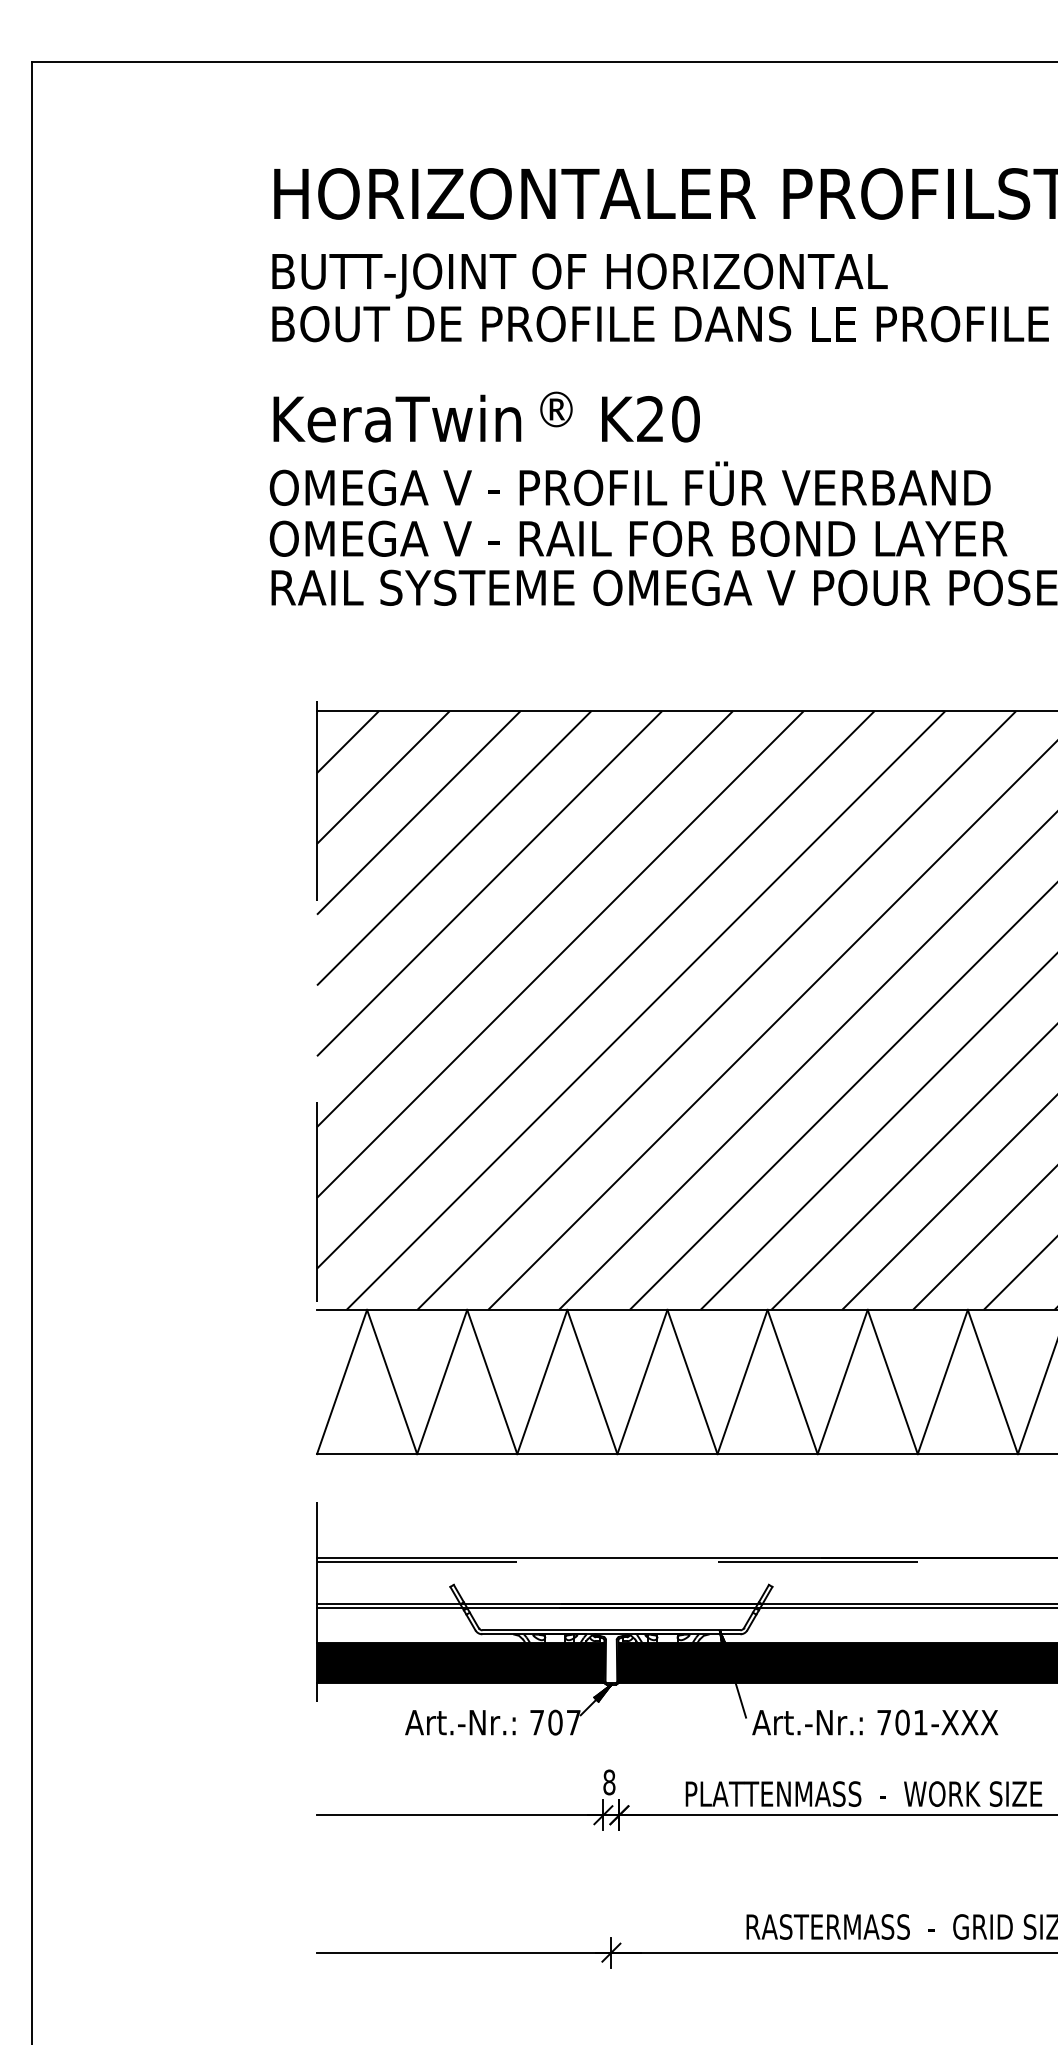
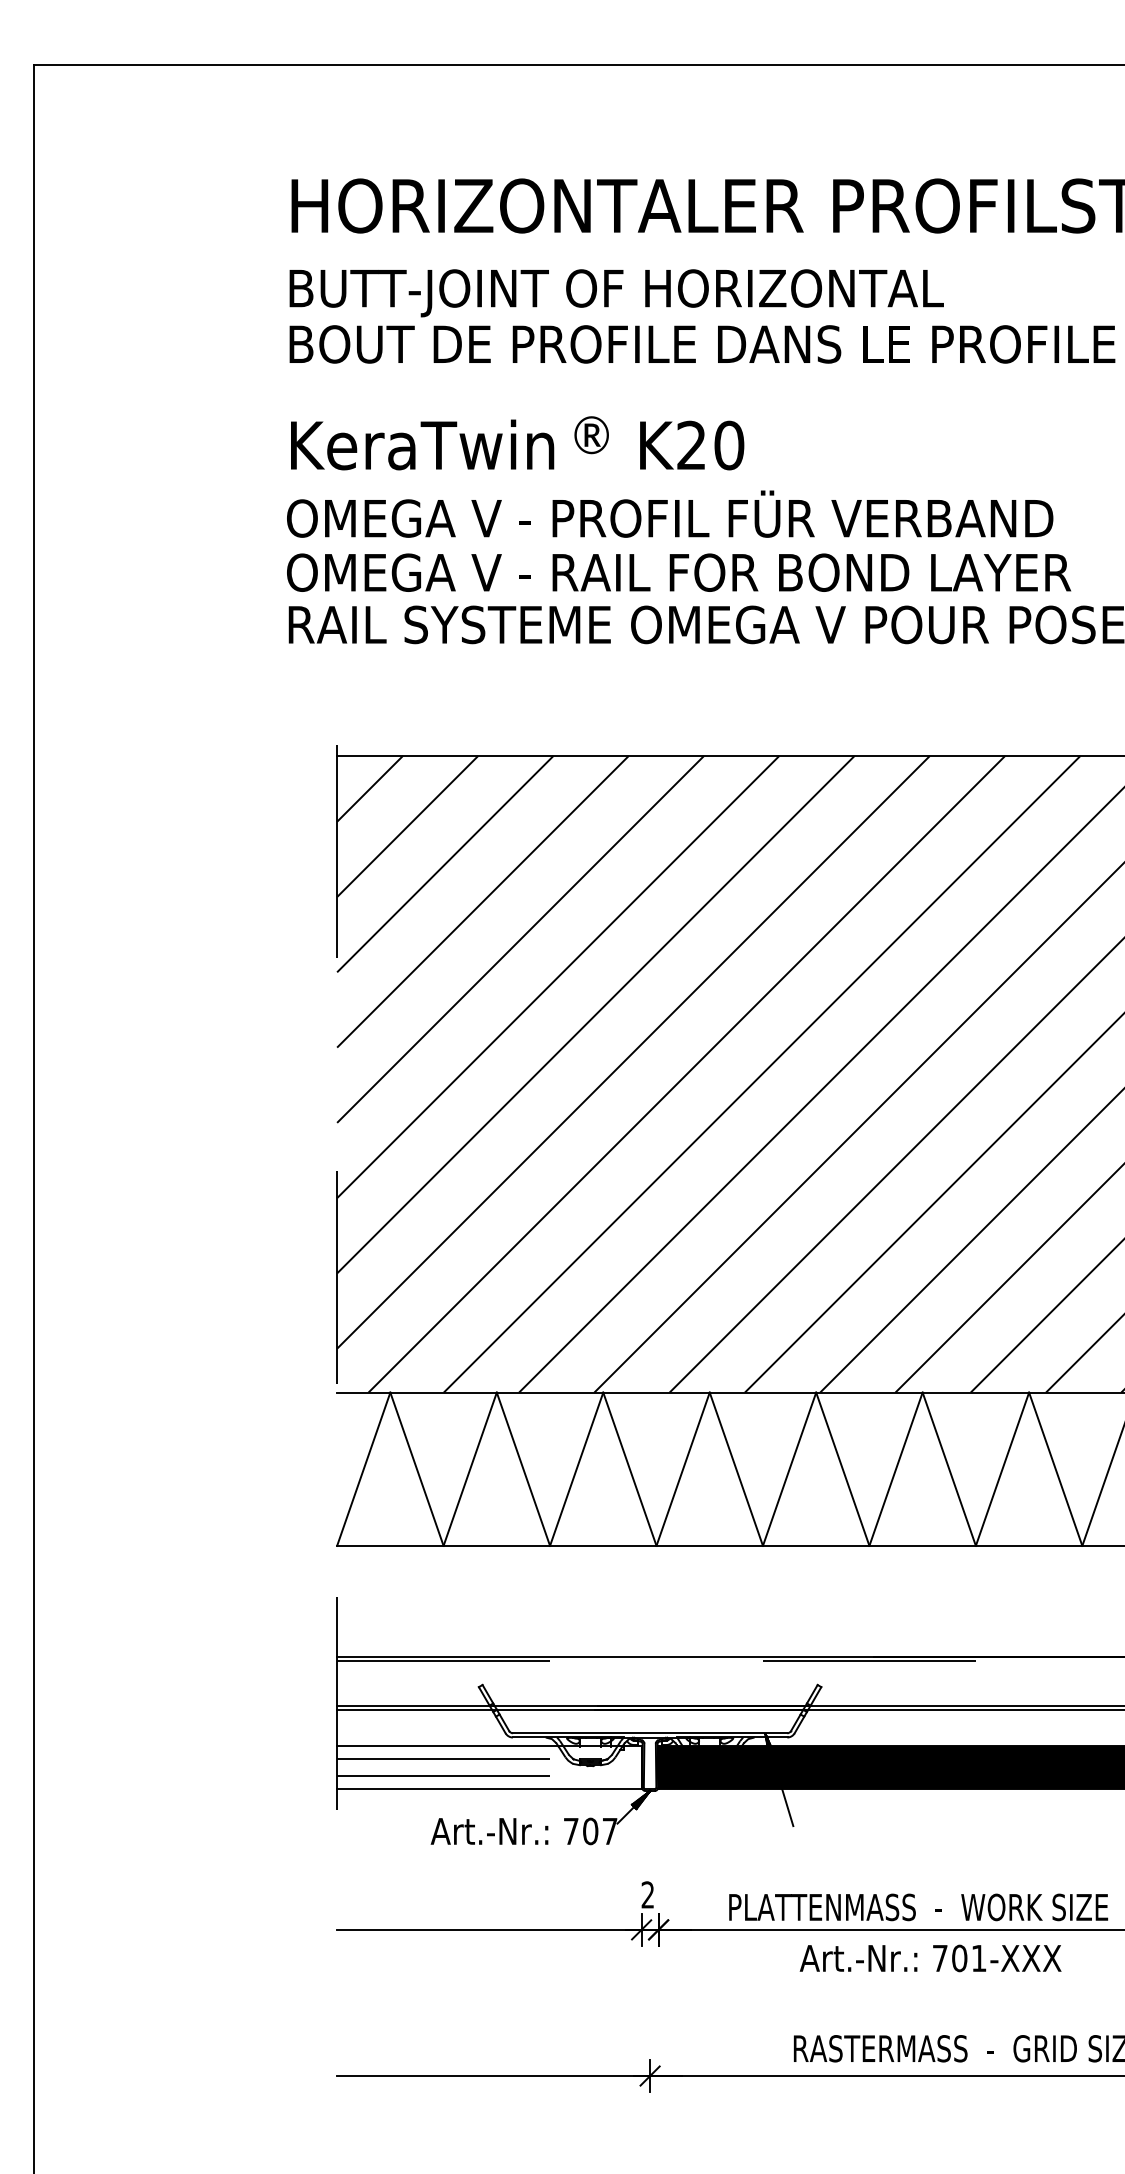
fill: (460, 1662) -> (489, 1767), removed
text: (875, 1722) -> (930, 1958), moved
text: (608, 1781) -> (647, 1894), 8 -> 2

